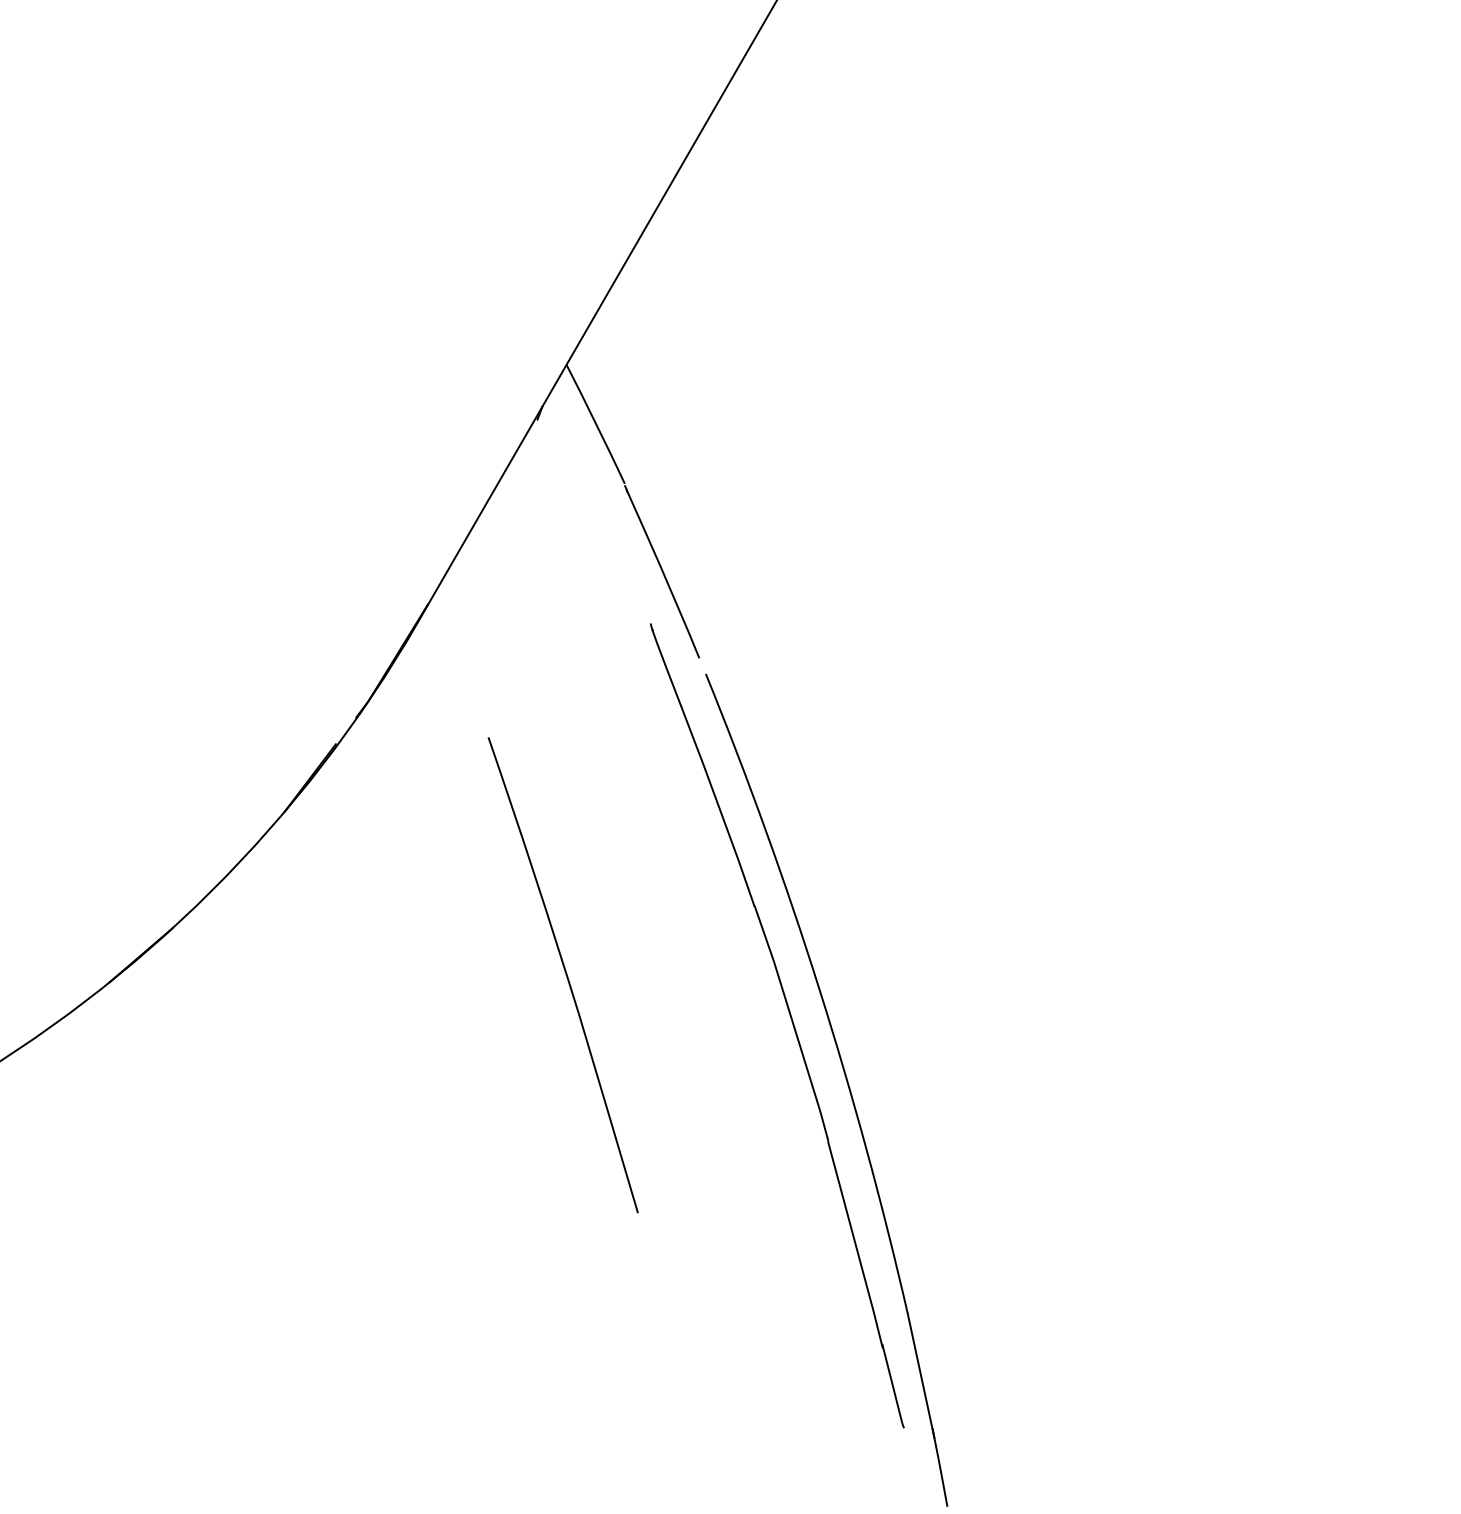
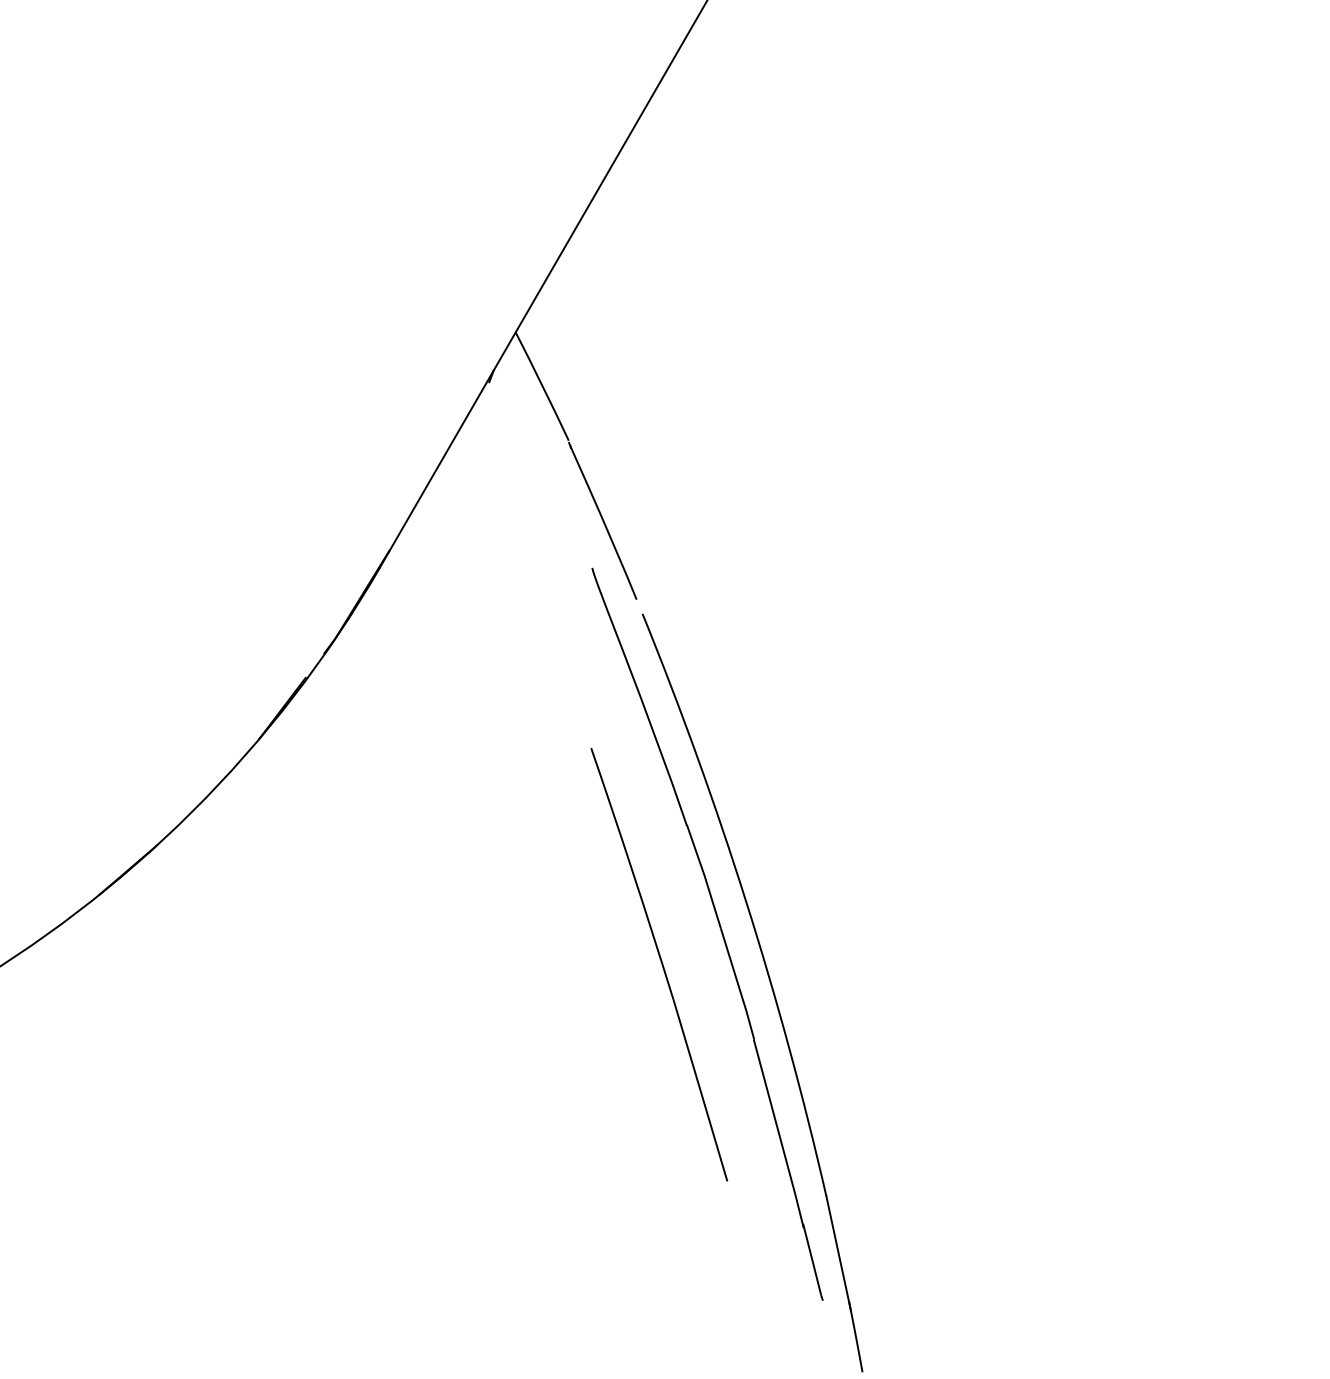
part: (562, 975) -> (658, 964), moved

